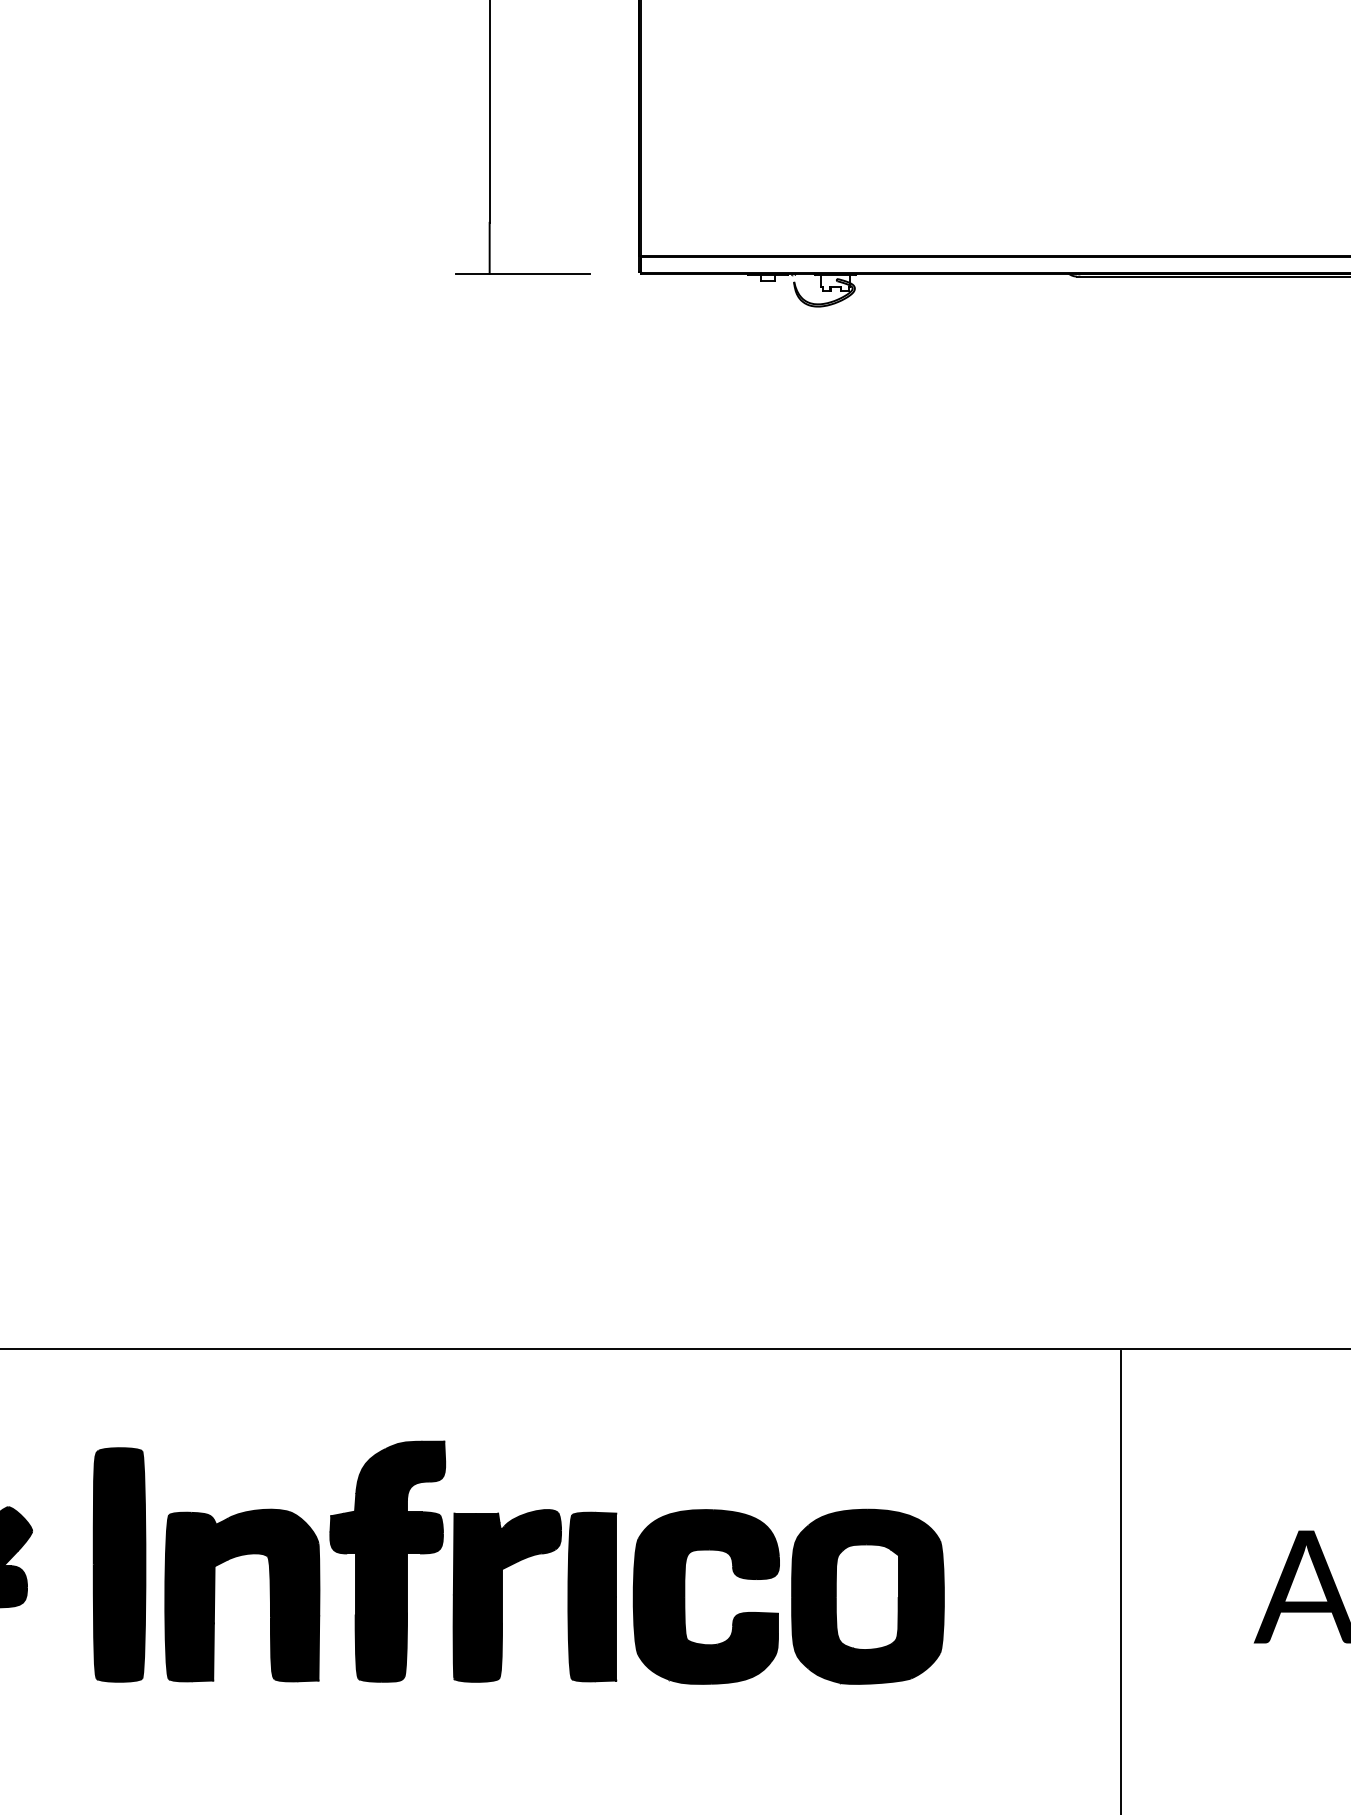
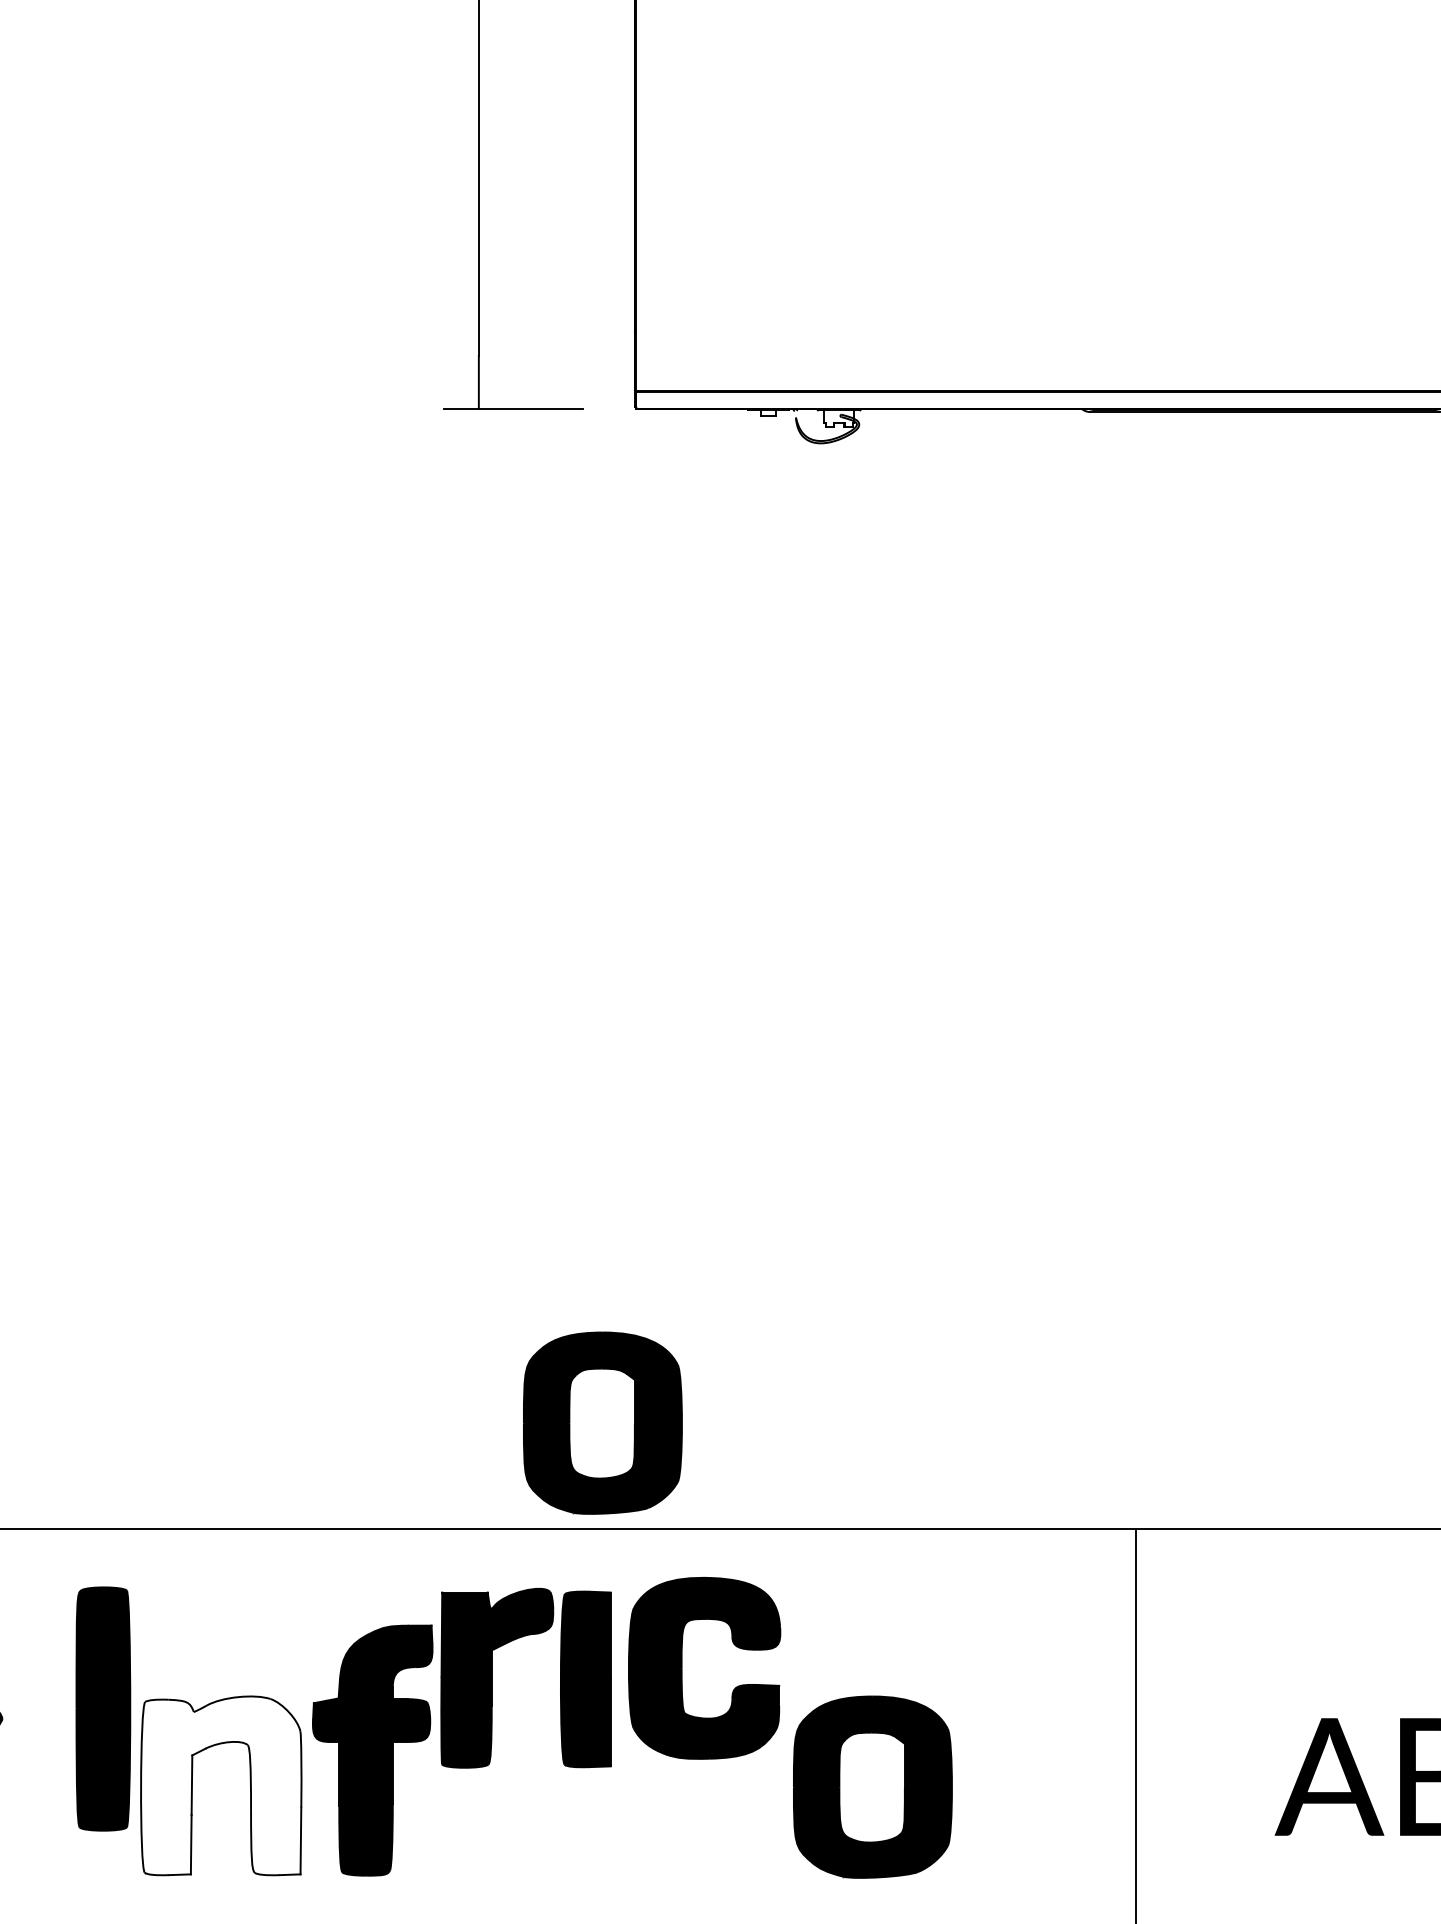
part: (608, 1246) -> (602, 1422), added
part: (119, 1564) -> (103, 1708), moved
fill: (242, 1595) -> (221, 1785), removed
part: (502, 1595) -> (492, 1677), moved
part: (685, 1596) -> (682, 1667), moved

